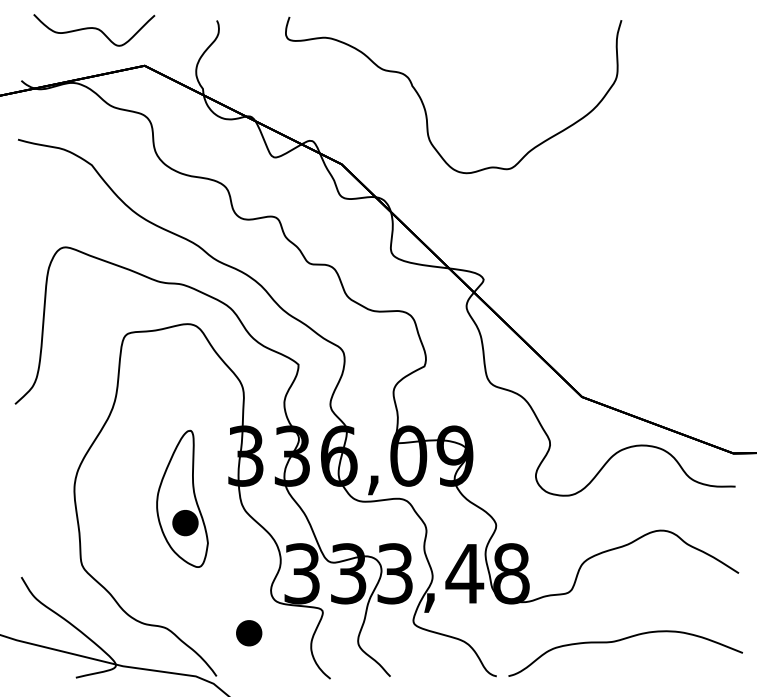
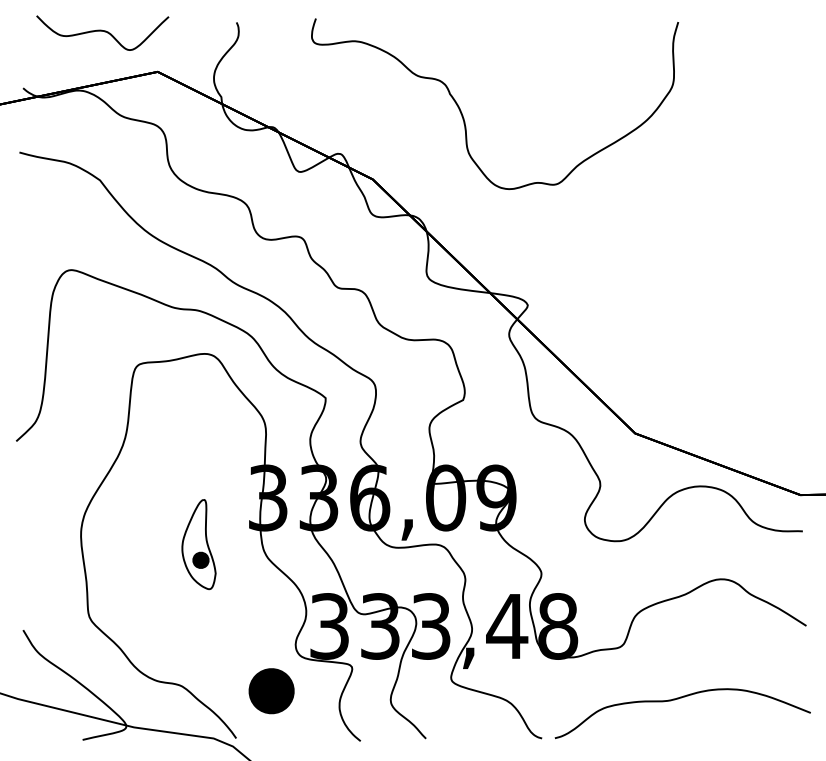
part: (182, 498) -> (199, 544), size x0.6
part: (249, 633) -> (272, 691), size x1.6

